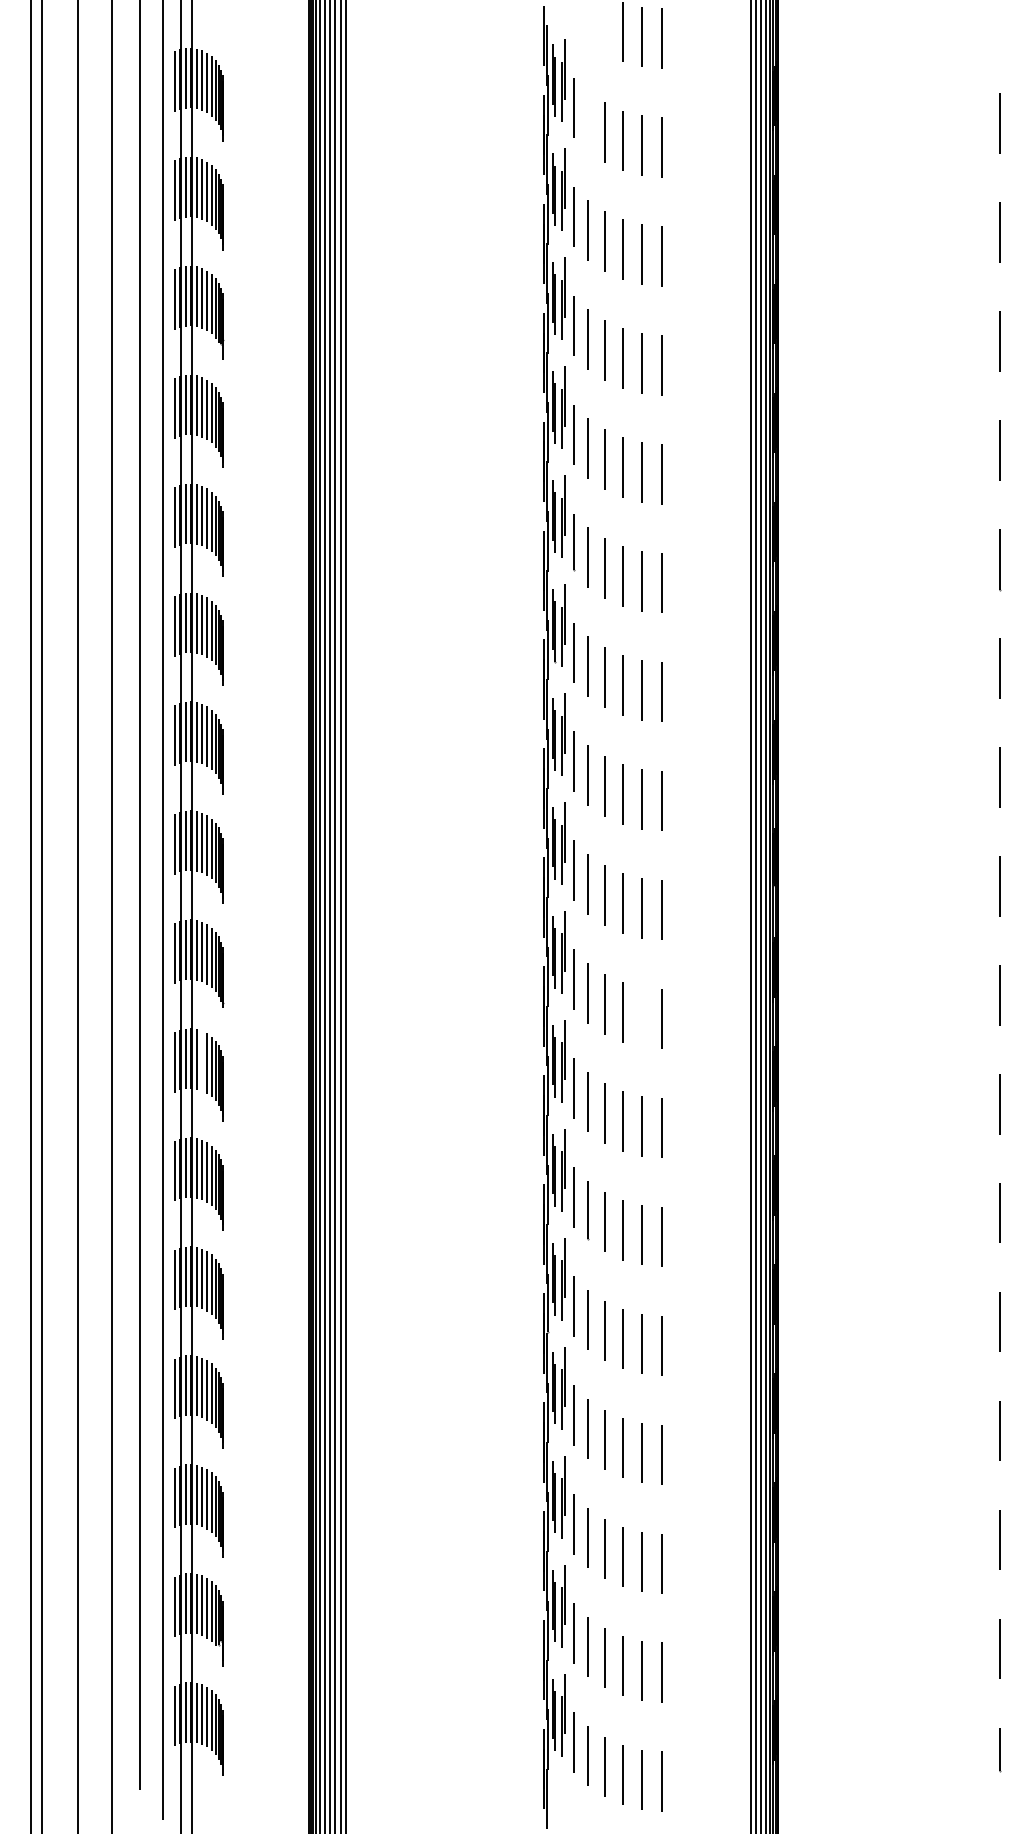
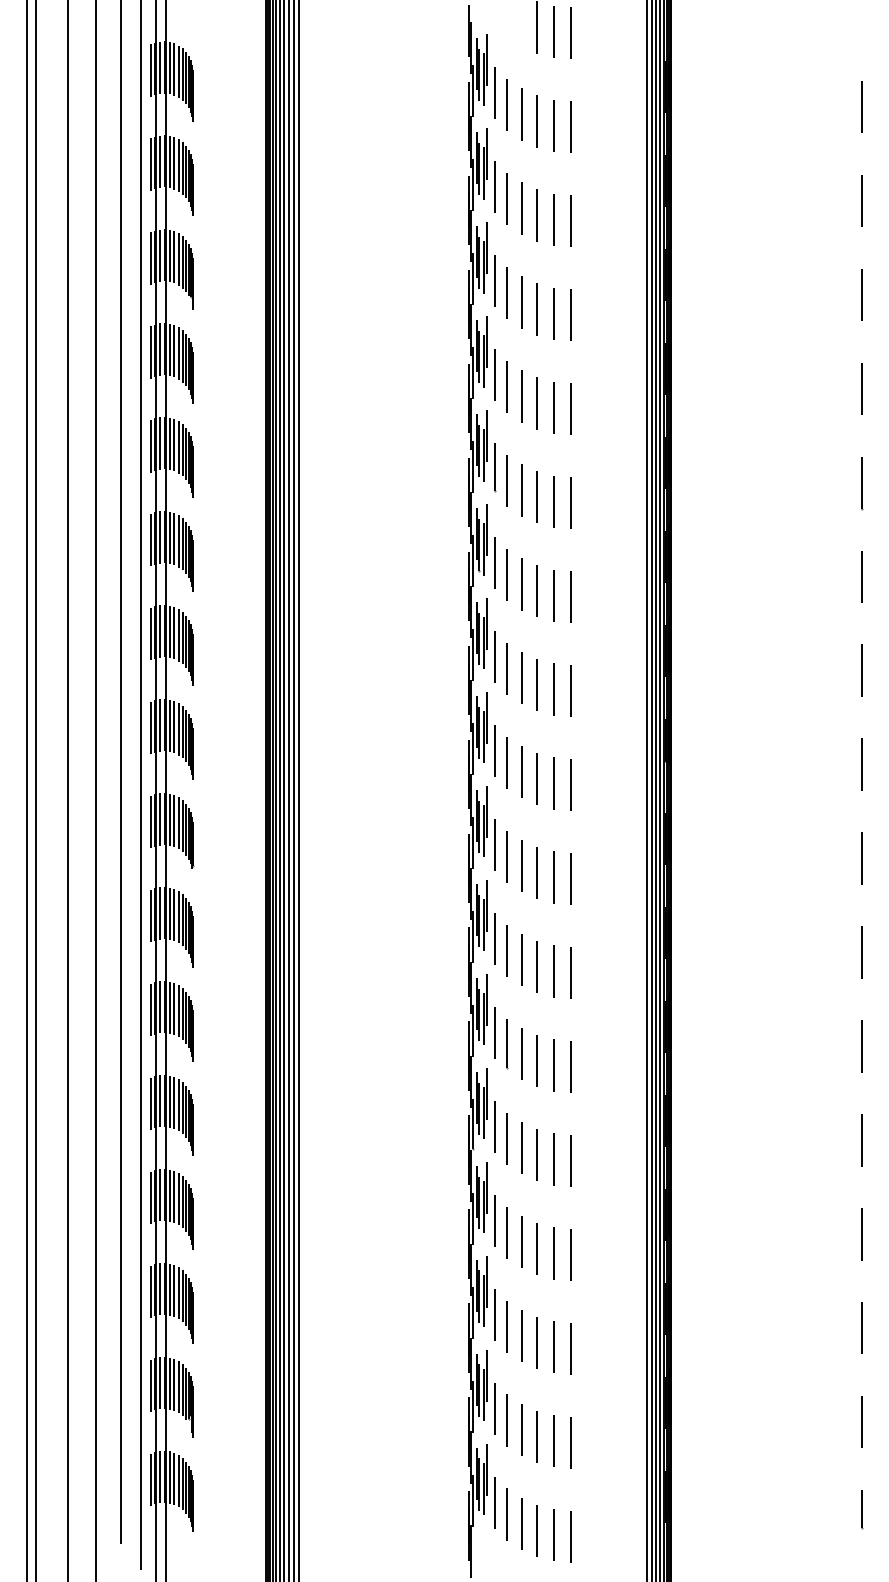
line: (588, 121) -> (507, 104), added
line: (641, 1017) -> (553, 877), added
line: (202, 1061) -> (174, 915), added

